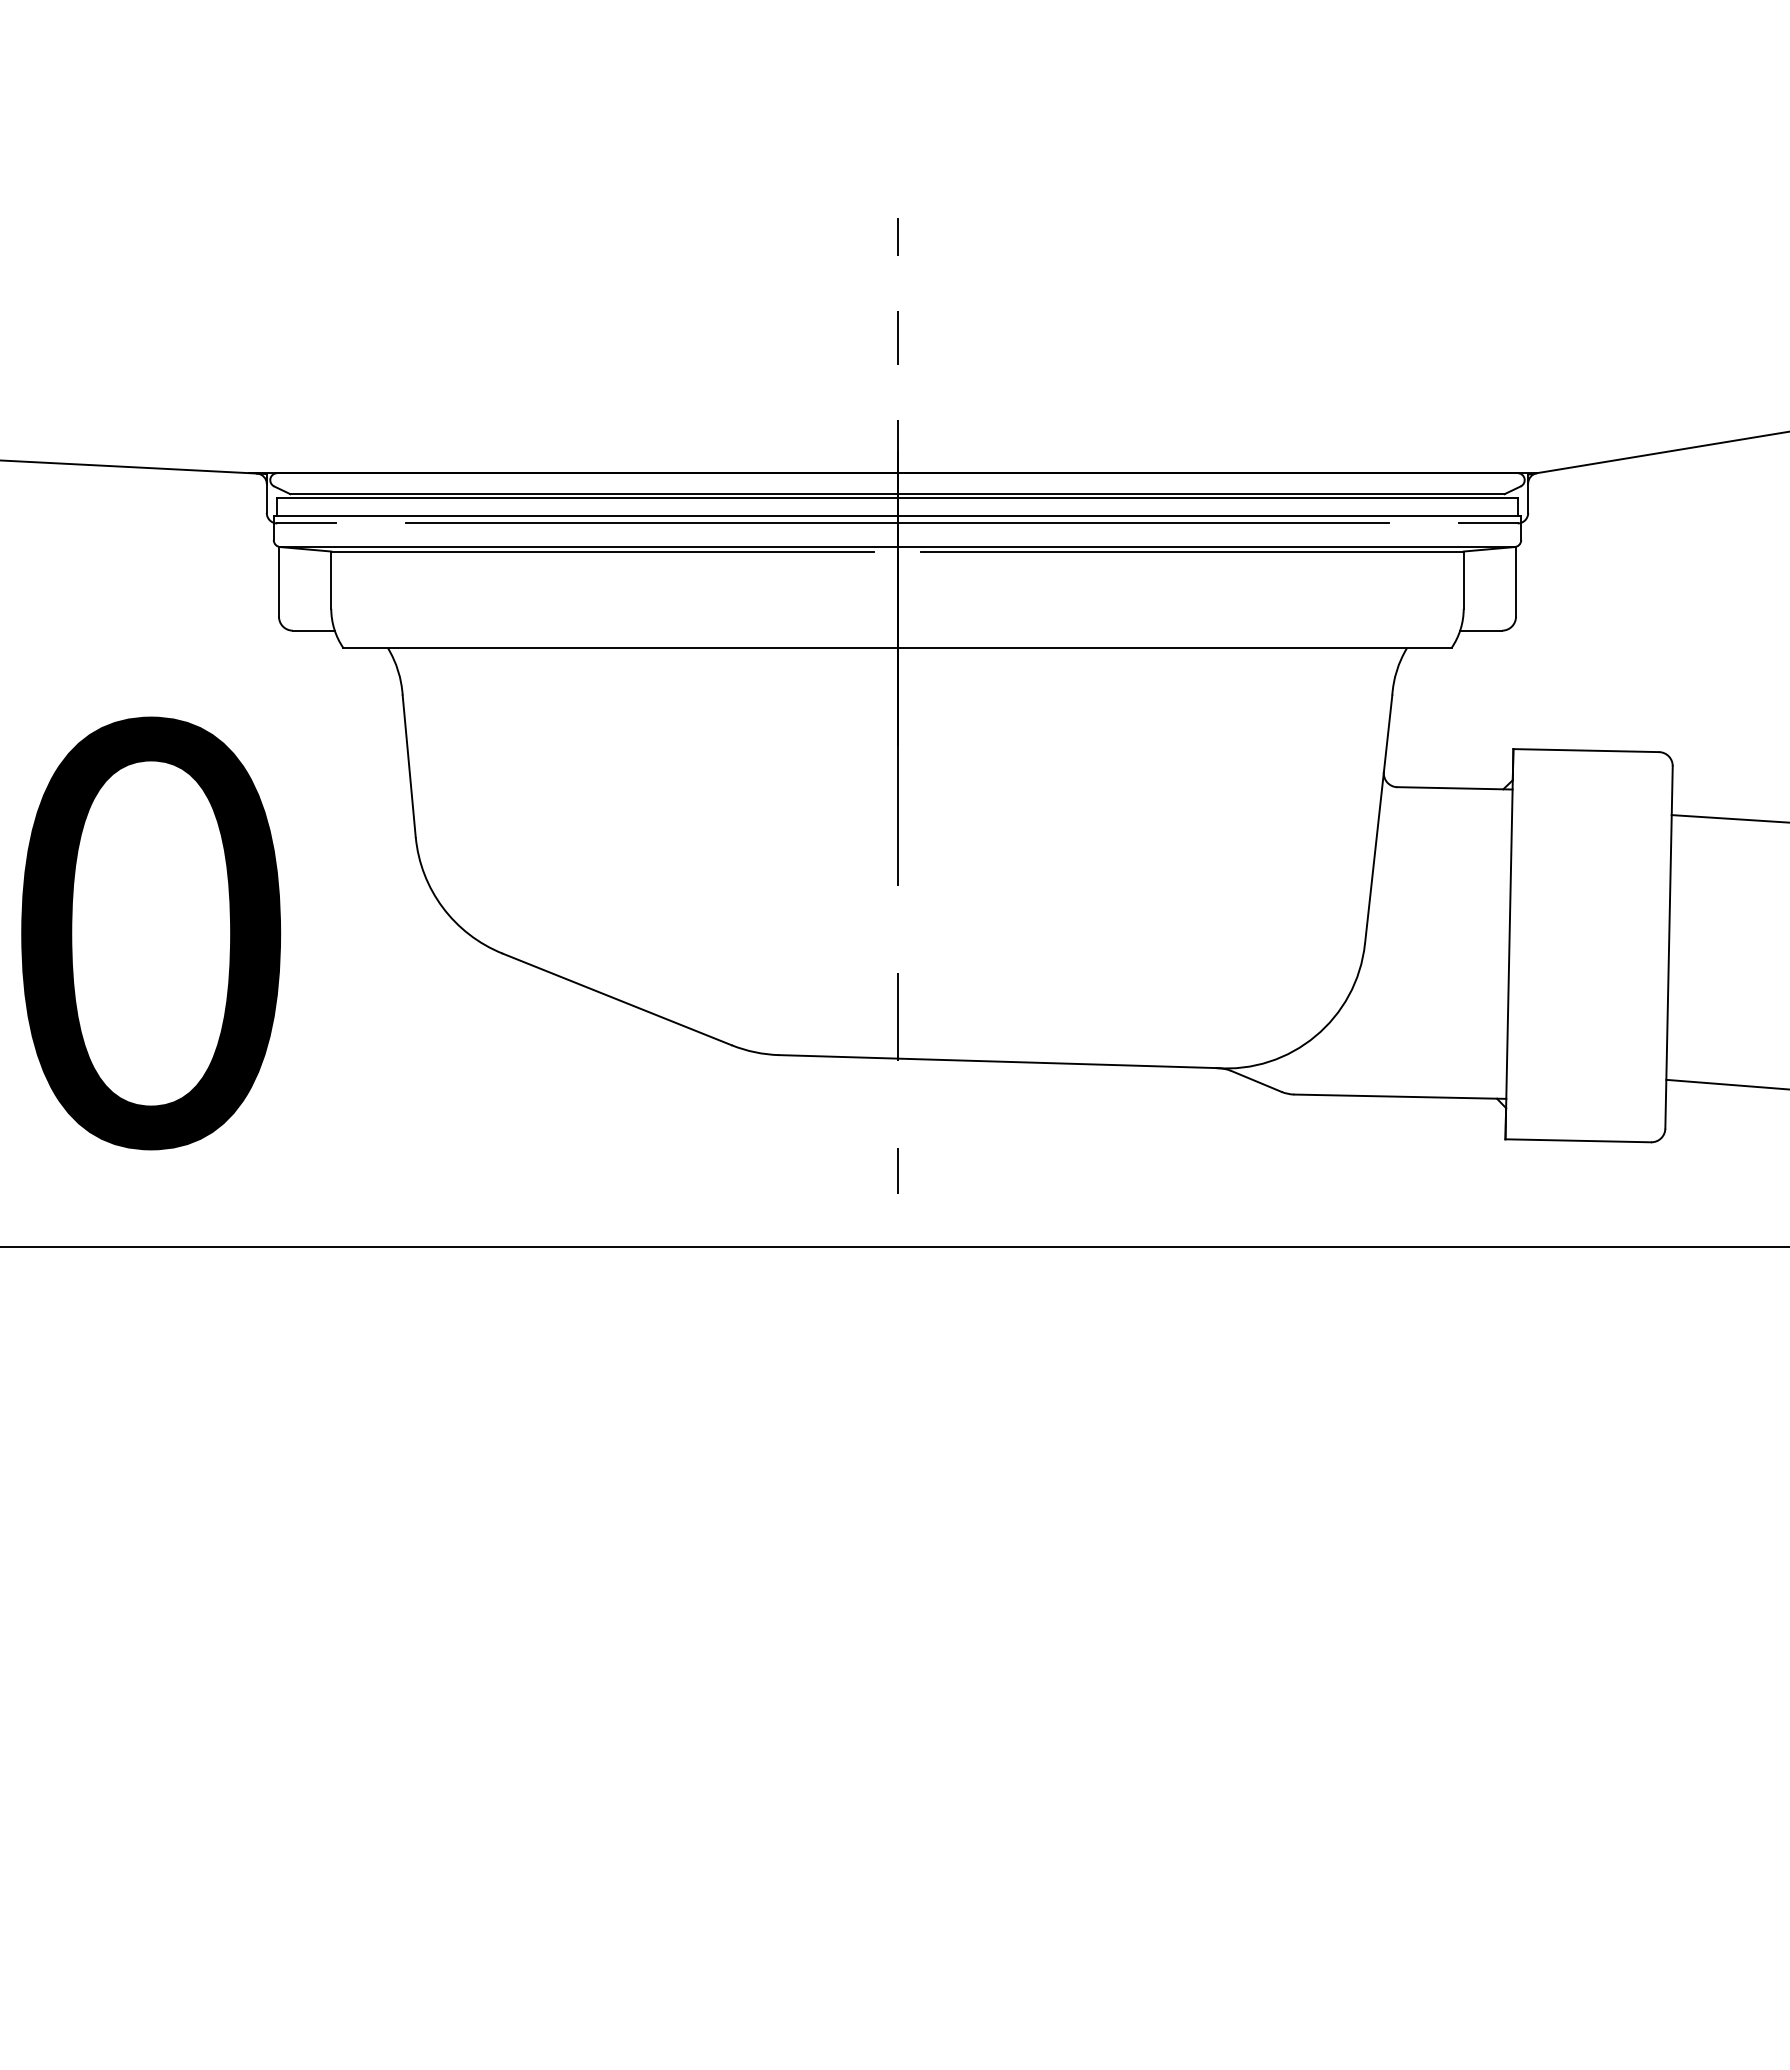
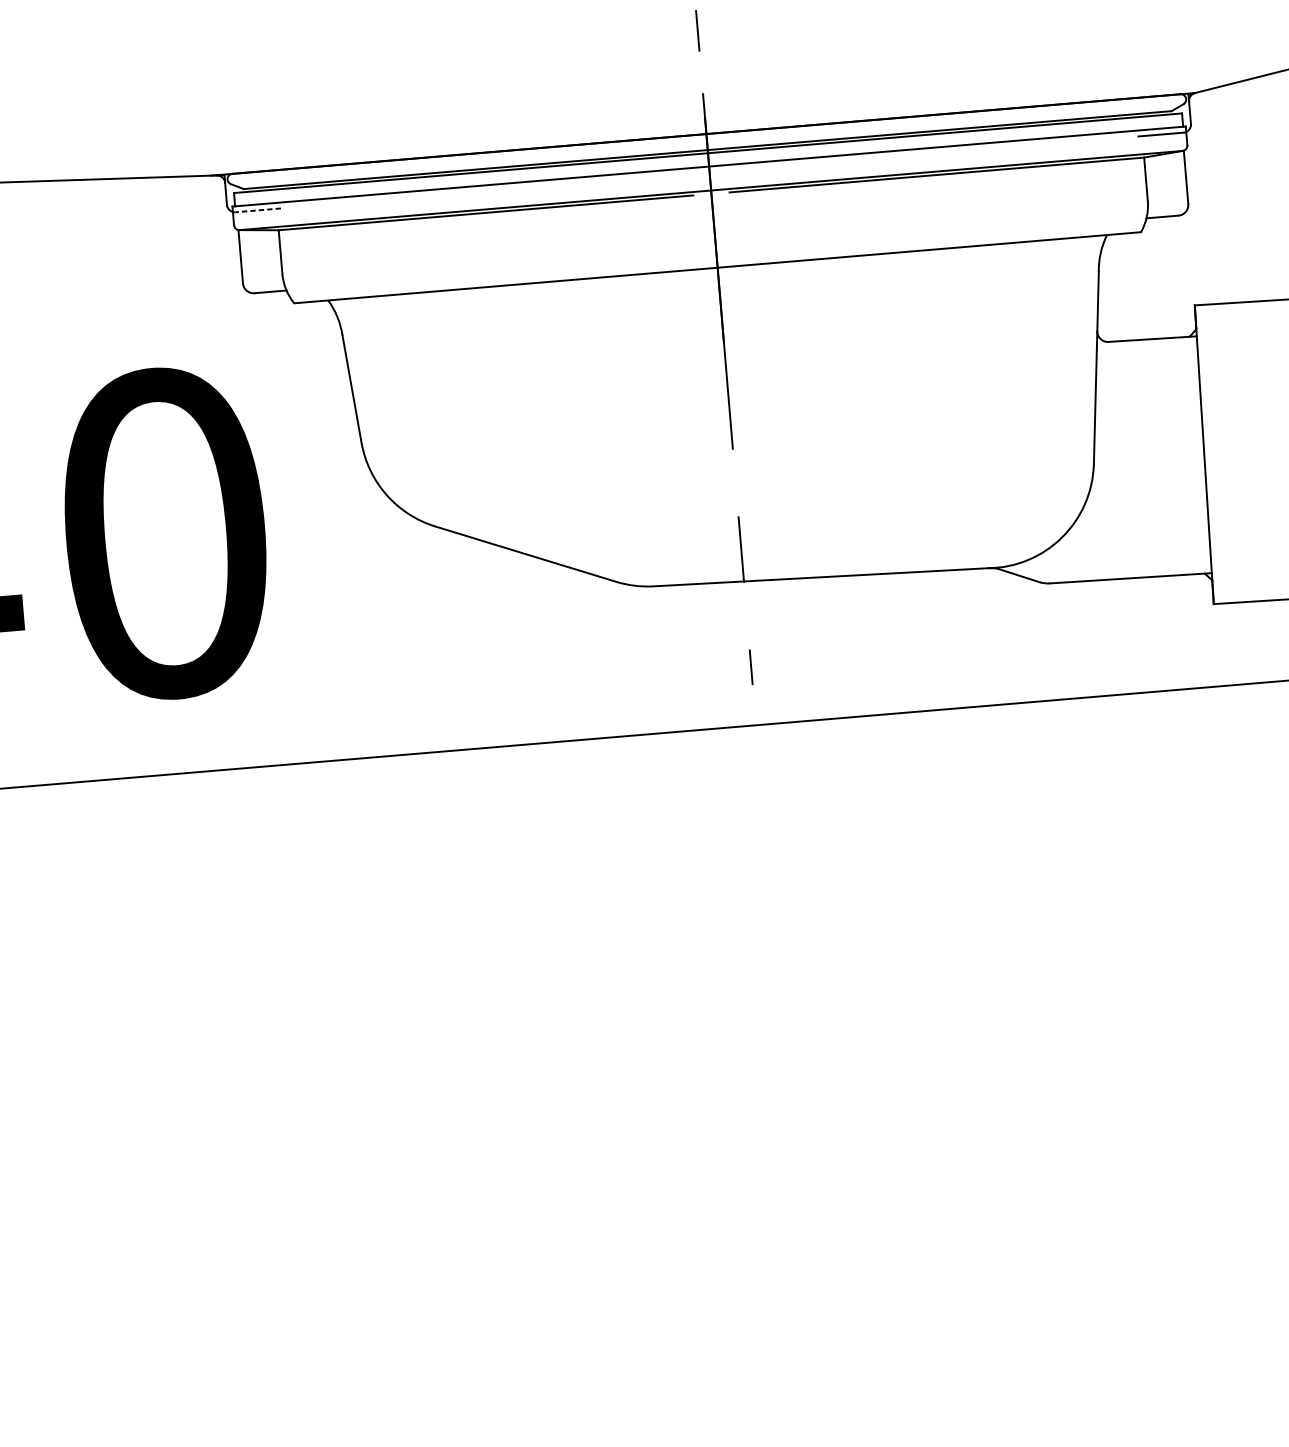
line: (306, 523) -> (258, 210), solid -> dashed
line: (897, 523) -> (709, 172), removed

